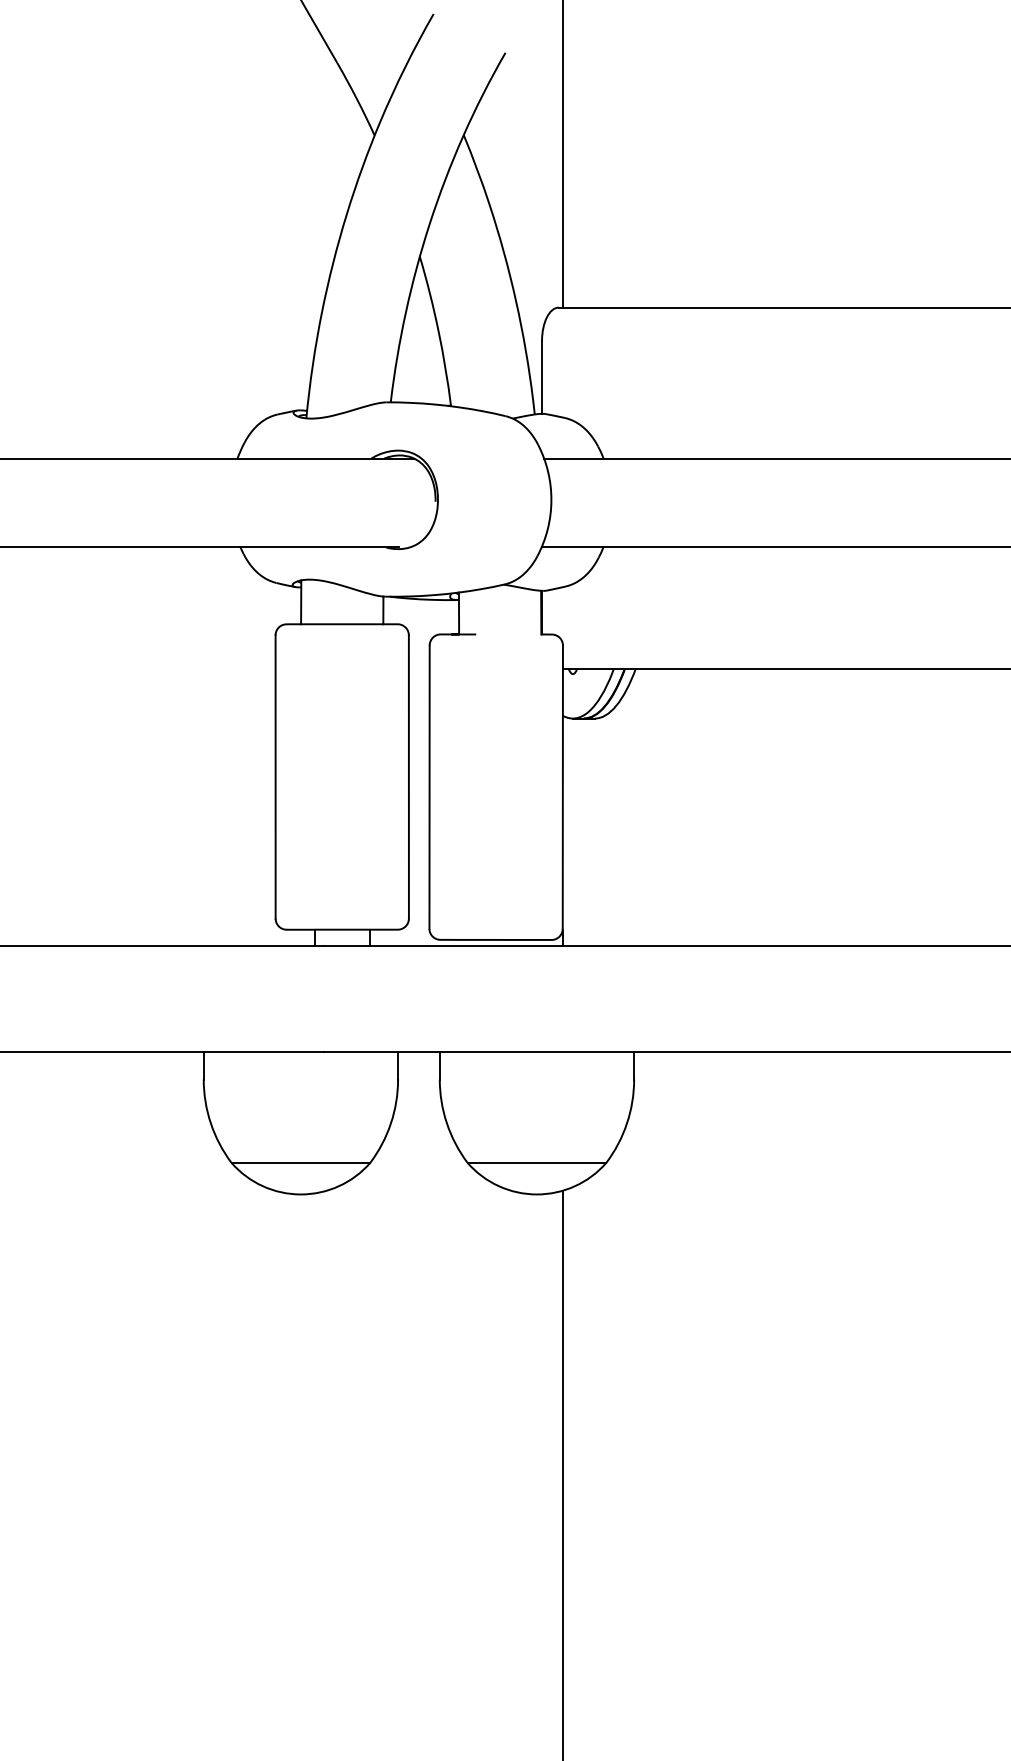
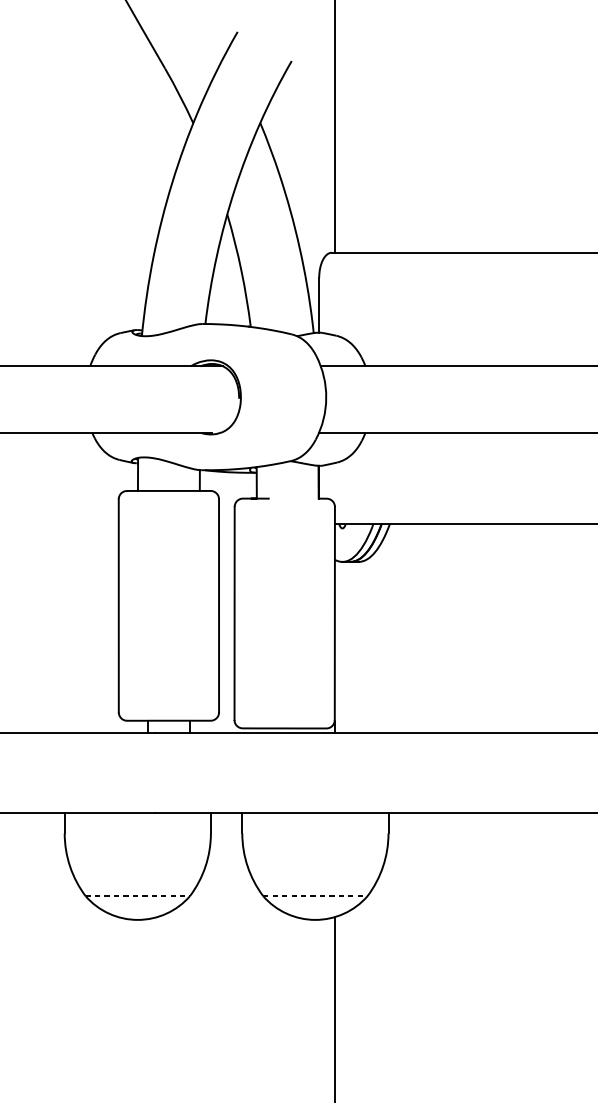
line: (301, 1162) -> (138, 895), solid -> dashed
line: (537, 1162) -> (315, 895), solid -> dashed

